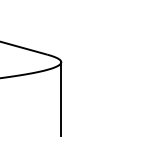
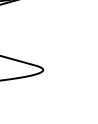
line: (61, 98) -> (43, 92), removed

